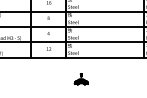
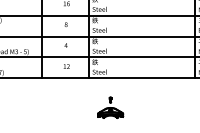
part: (81, 78) -> (110, 106), size x1.43

